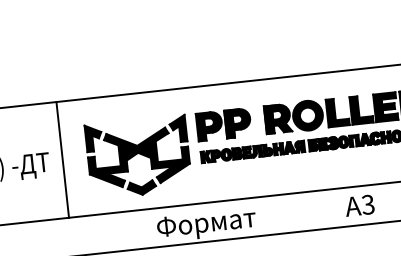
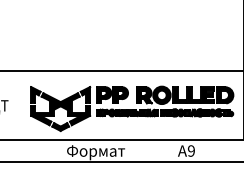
line: (62, 159) -> (16, 105), removed
text: (366, 204) -> (190, 150), A3 -> A9

